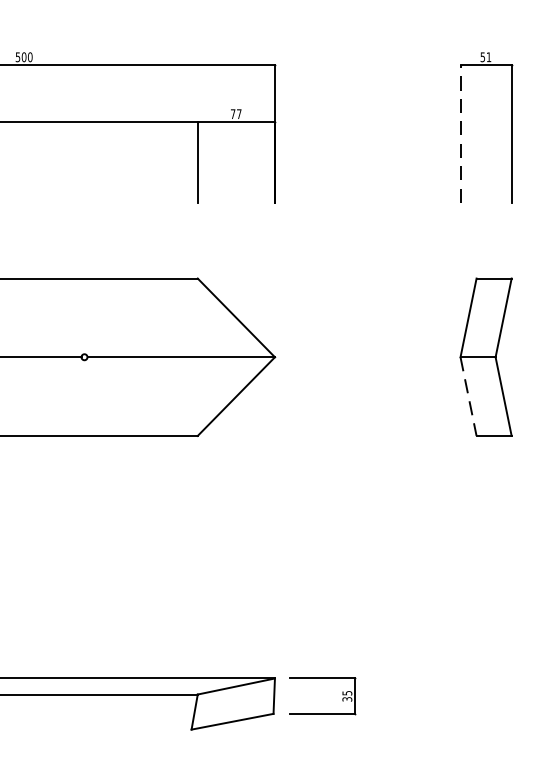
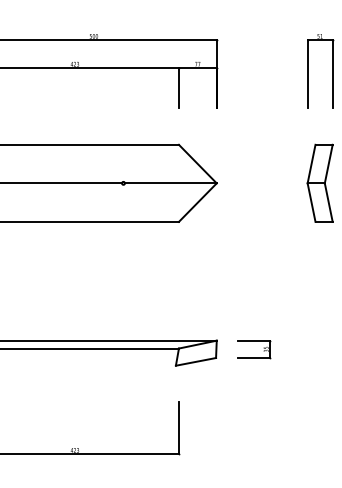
line: (460, 132) -> (307, 73), dashed -> solid
line: (468, 396) -> (311, 202), dashed -> solid
part: (323, 680) -> (254, 341), moved

